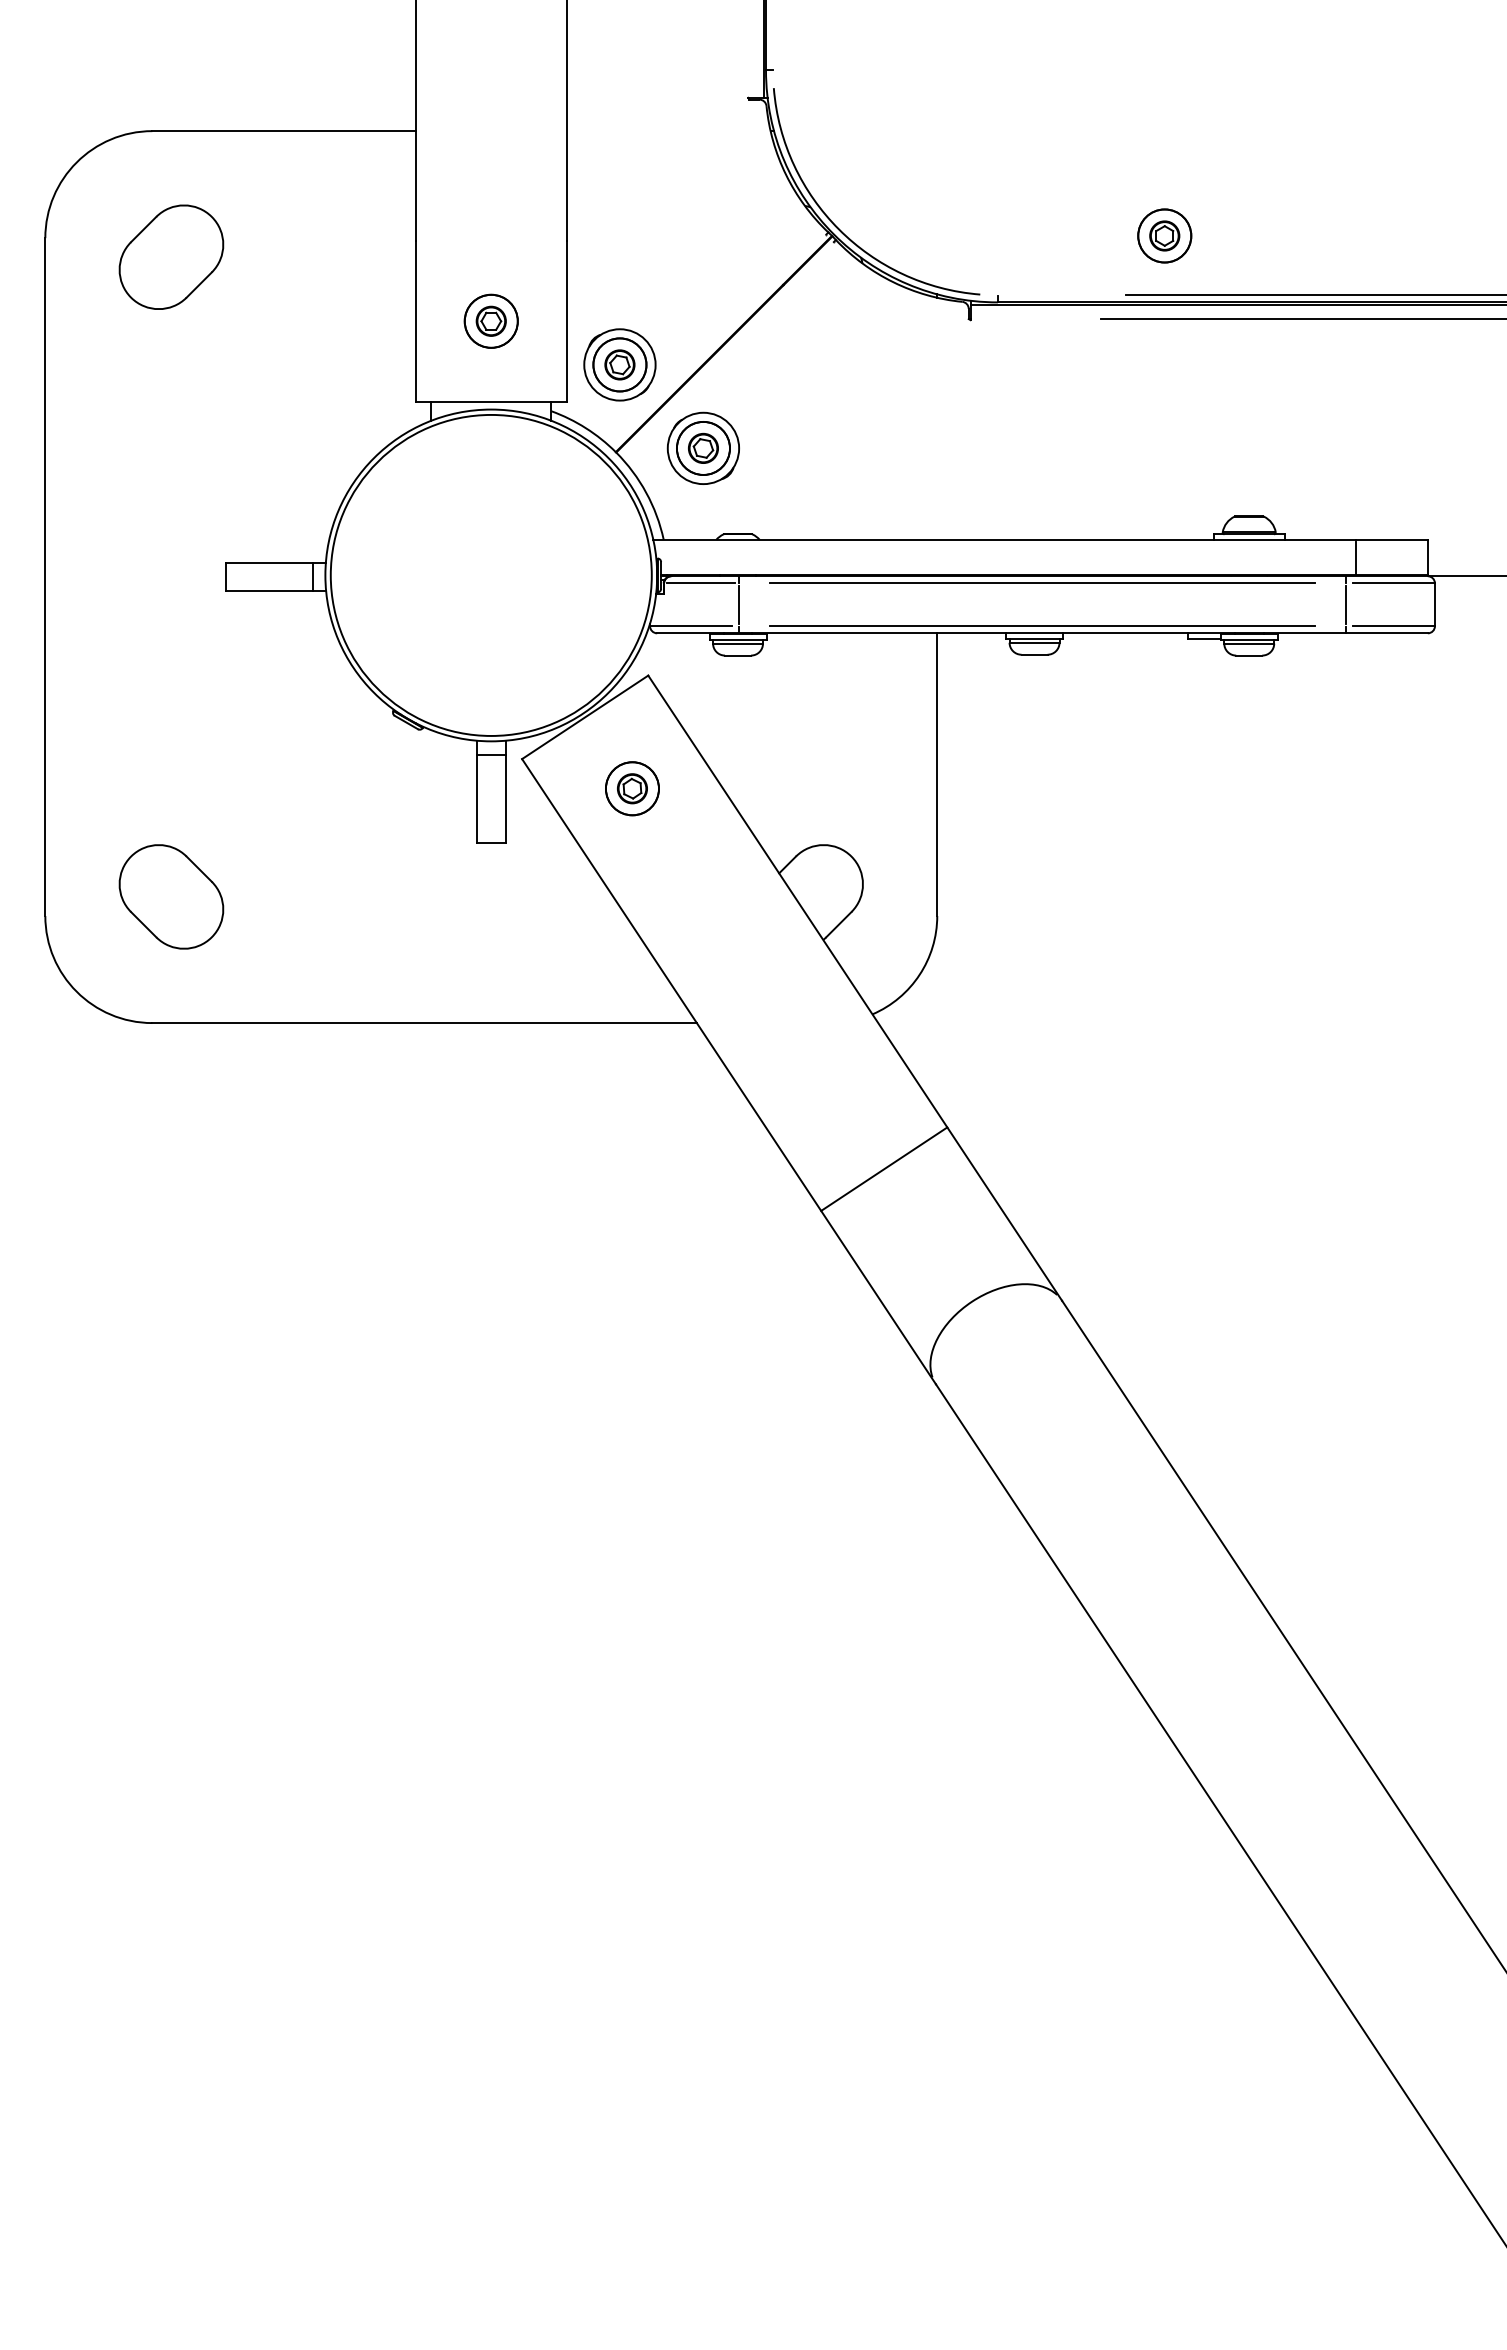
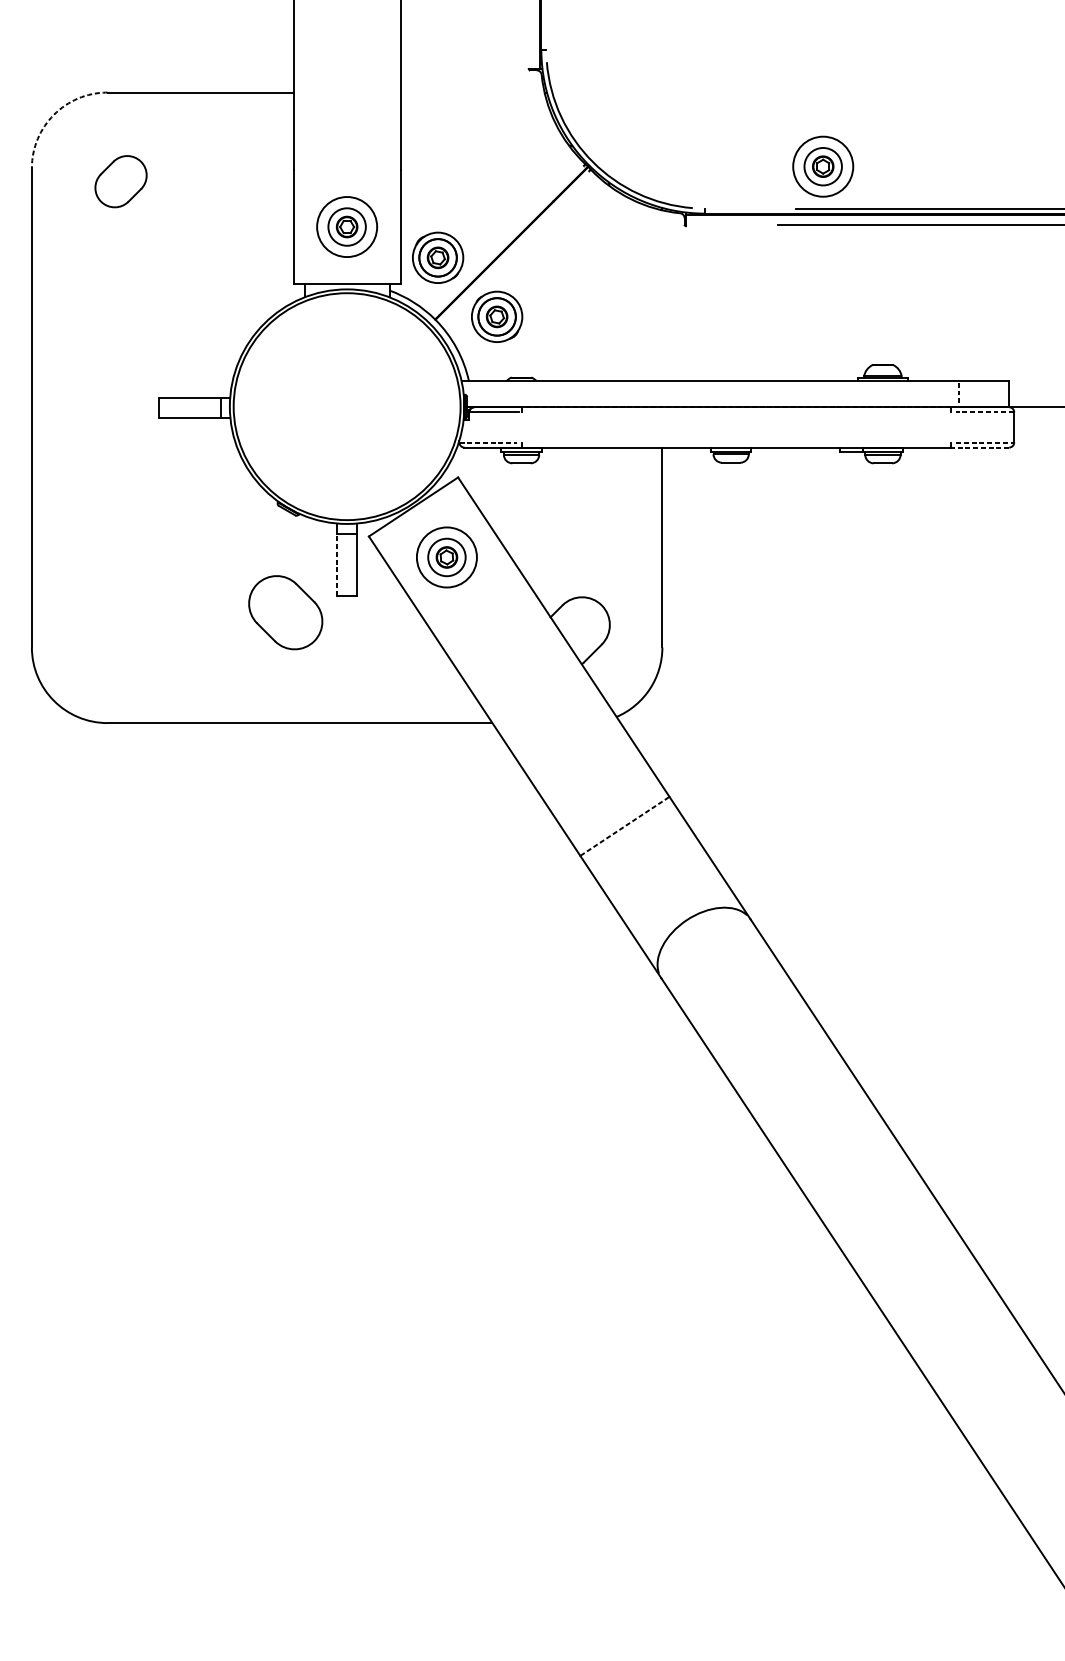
arc: (76, 162) -> (53, 114), solid -> dashed
circle: (1164, 235) -> (823, 166), size x1.6
part: (171, 256) -> (121, 181), size x0.7
circle: (490, 320) -> (346, 226), size x1.6
line: (1356, 558) -> (958, 394), solid -> dashed
line: (1042, 576) -> (736, 407), solid -> dashed
line: (1042, 583) -> (736, 412), removed
line: (1393, 583) -> (984, 412), solid -> dashed
line: (739, 604) -> (522, 427), removed
line: (1345, 604) -> (950, 427), removed
line: (691, 626) -> (488, 442), solid -> dashed
line: (1042, 626) -> (736, 442), removed
line: (1393, 626) -> (984, 442), solid -> dashed
line: (1386, 633) -> (979, 447), solid -> dashed
circle: (632, 788) -> (446, 557), size x1.6
line: (477, 799) -> (337, 565), solid -> dashed
part: (171, 896) -> (285, 612), moved
line: (884, 1169) -> (625, 826), solid -> dashed

